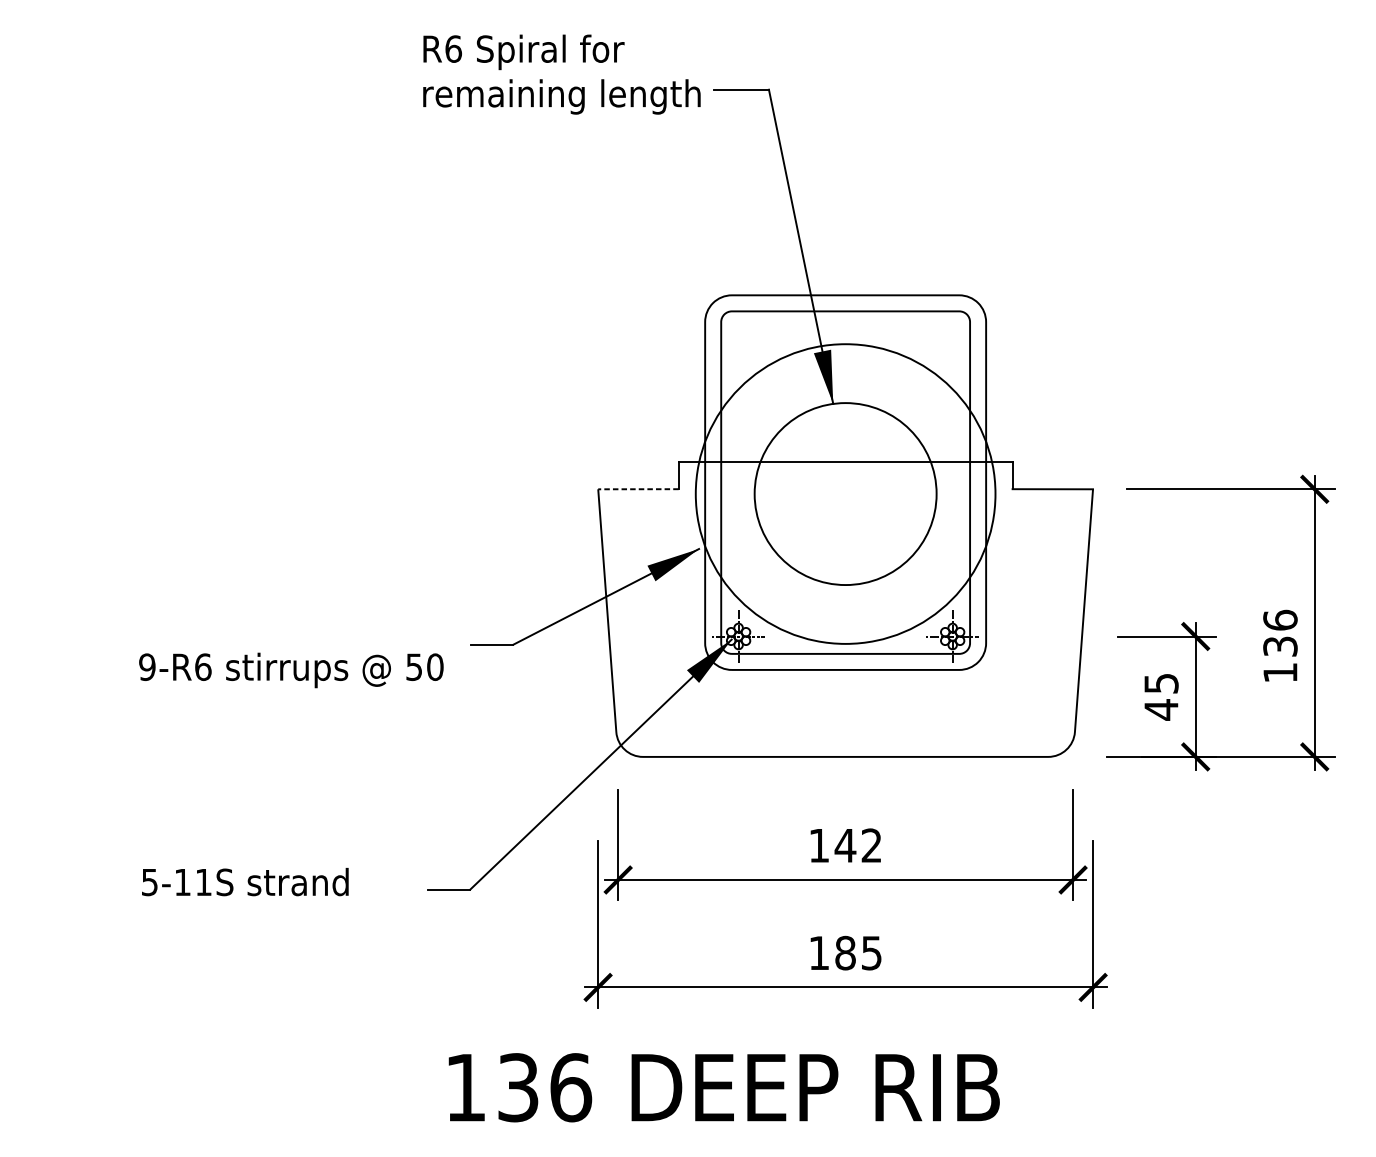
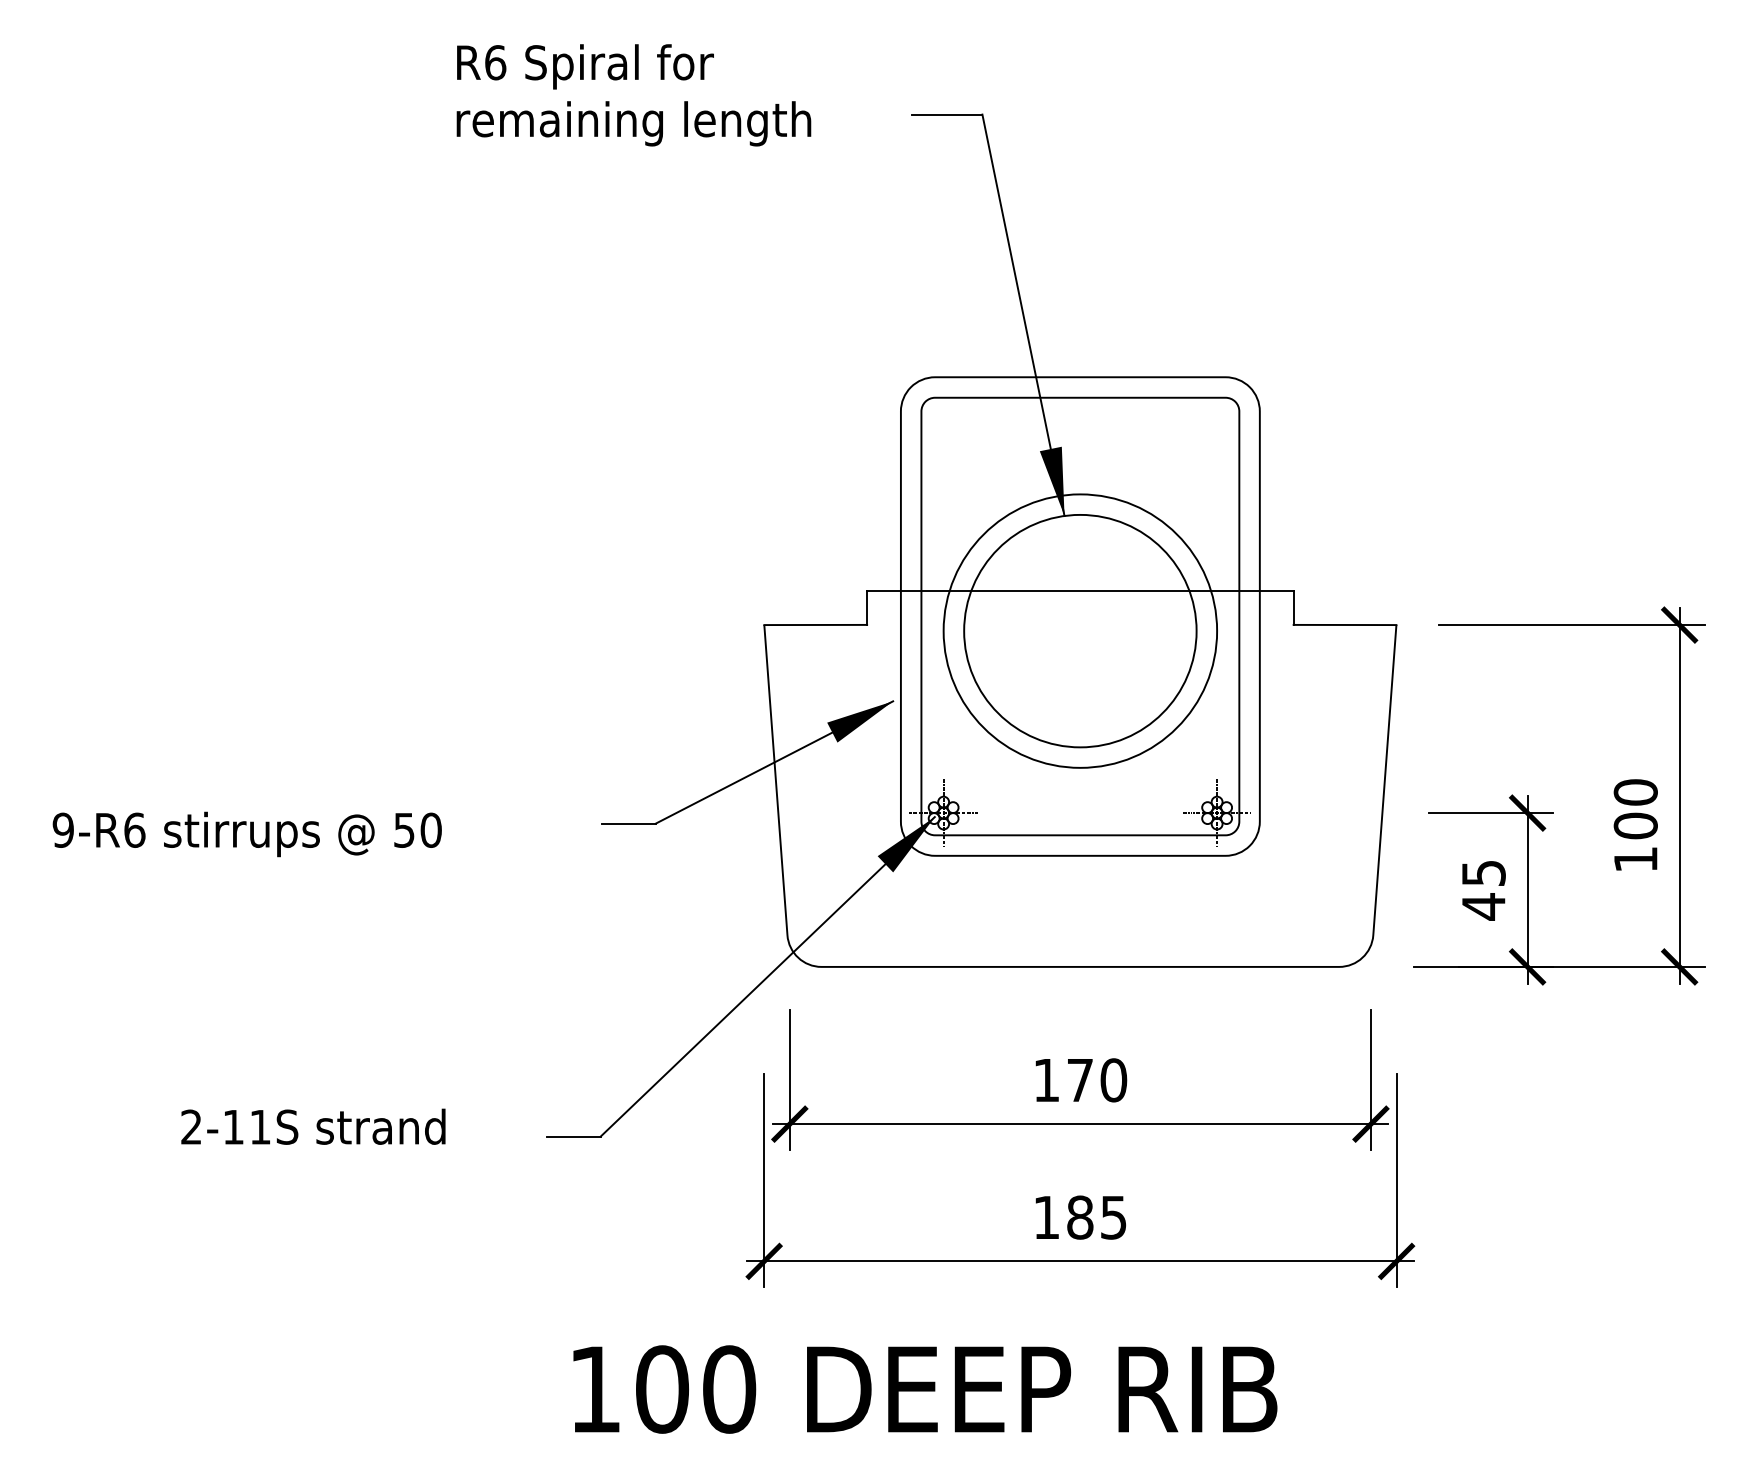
text: (561, 74) -> (633, 95), moved
line: (638, 488) -> (815, 624), dashed -> solid
circle: (845, 493) -> (1080, 630), size x0.71
text: (1280, 633) -> (1635, 809), 136 -> 100
text: (290, 670) -> (246, 834), moved
text: (858, 845) -> (1096, 1080), 142 -> 170
text: (149, 881) -> (191, 1126), 5-11S -> 2-11S
text: (545, 1087) -> (696, 1389), 136 -> 100

